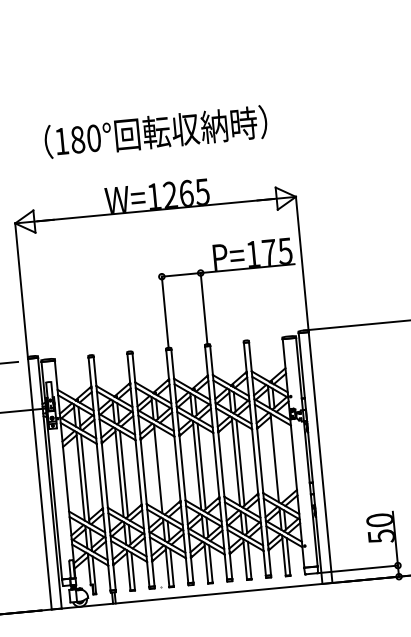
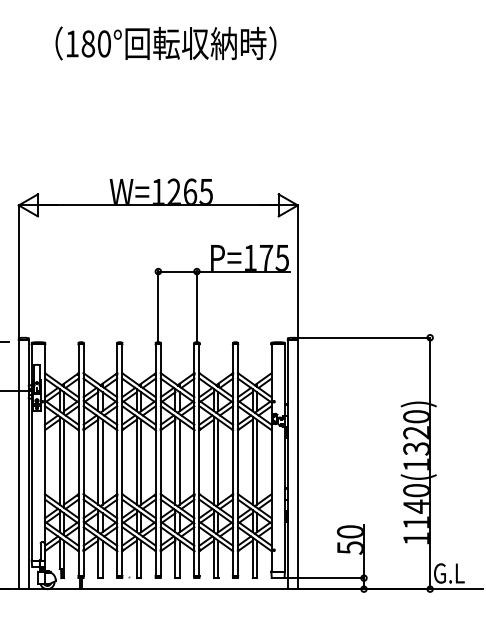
text: (155, 132) -> (165, 43), moved
line: (279, 458) -> (257, 461), added
line: (163, 469) -> (141, 461), added

